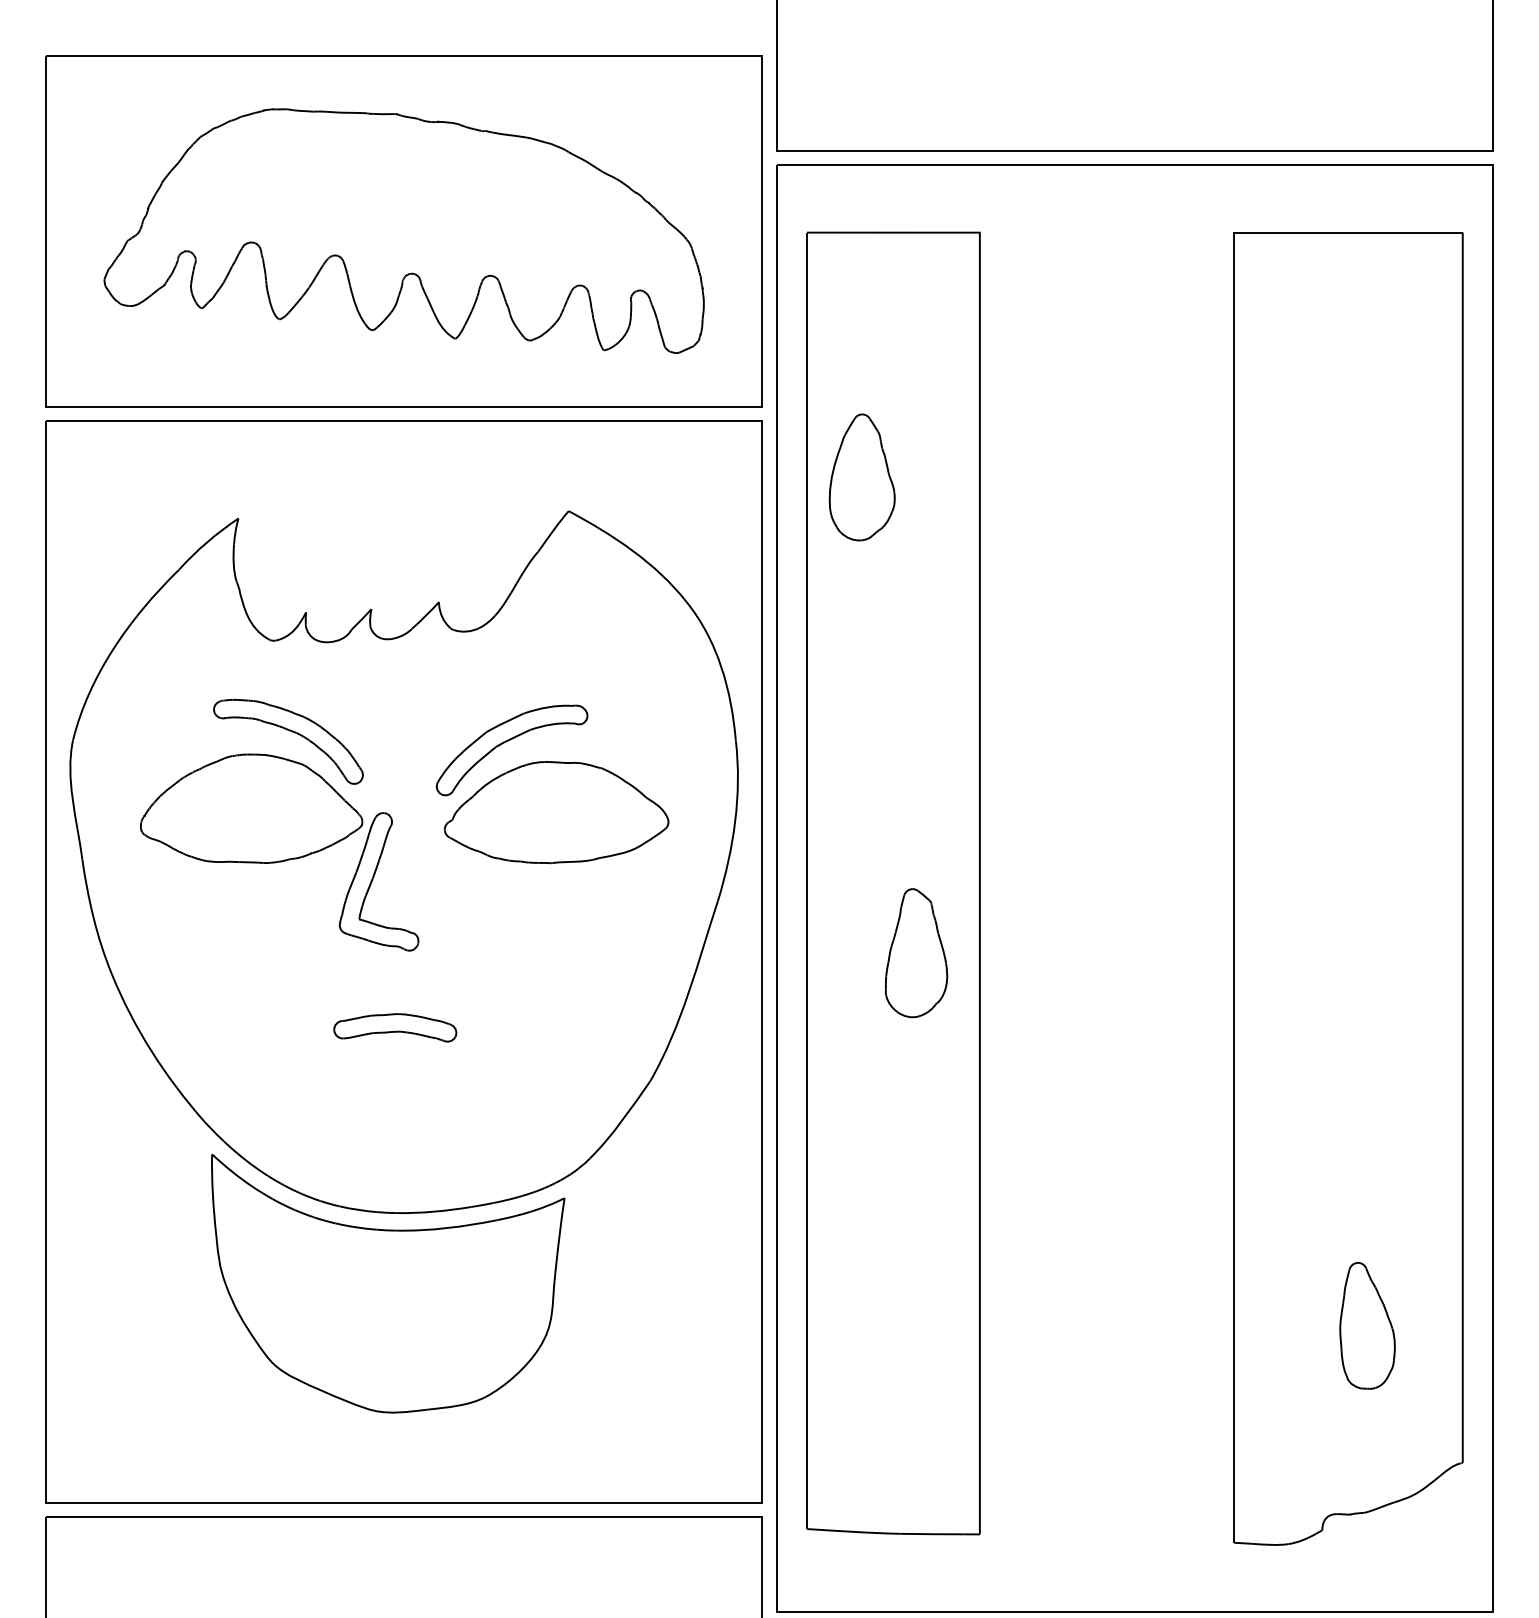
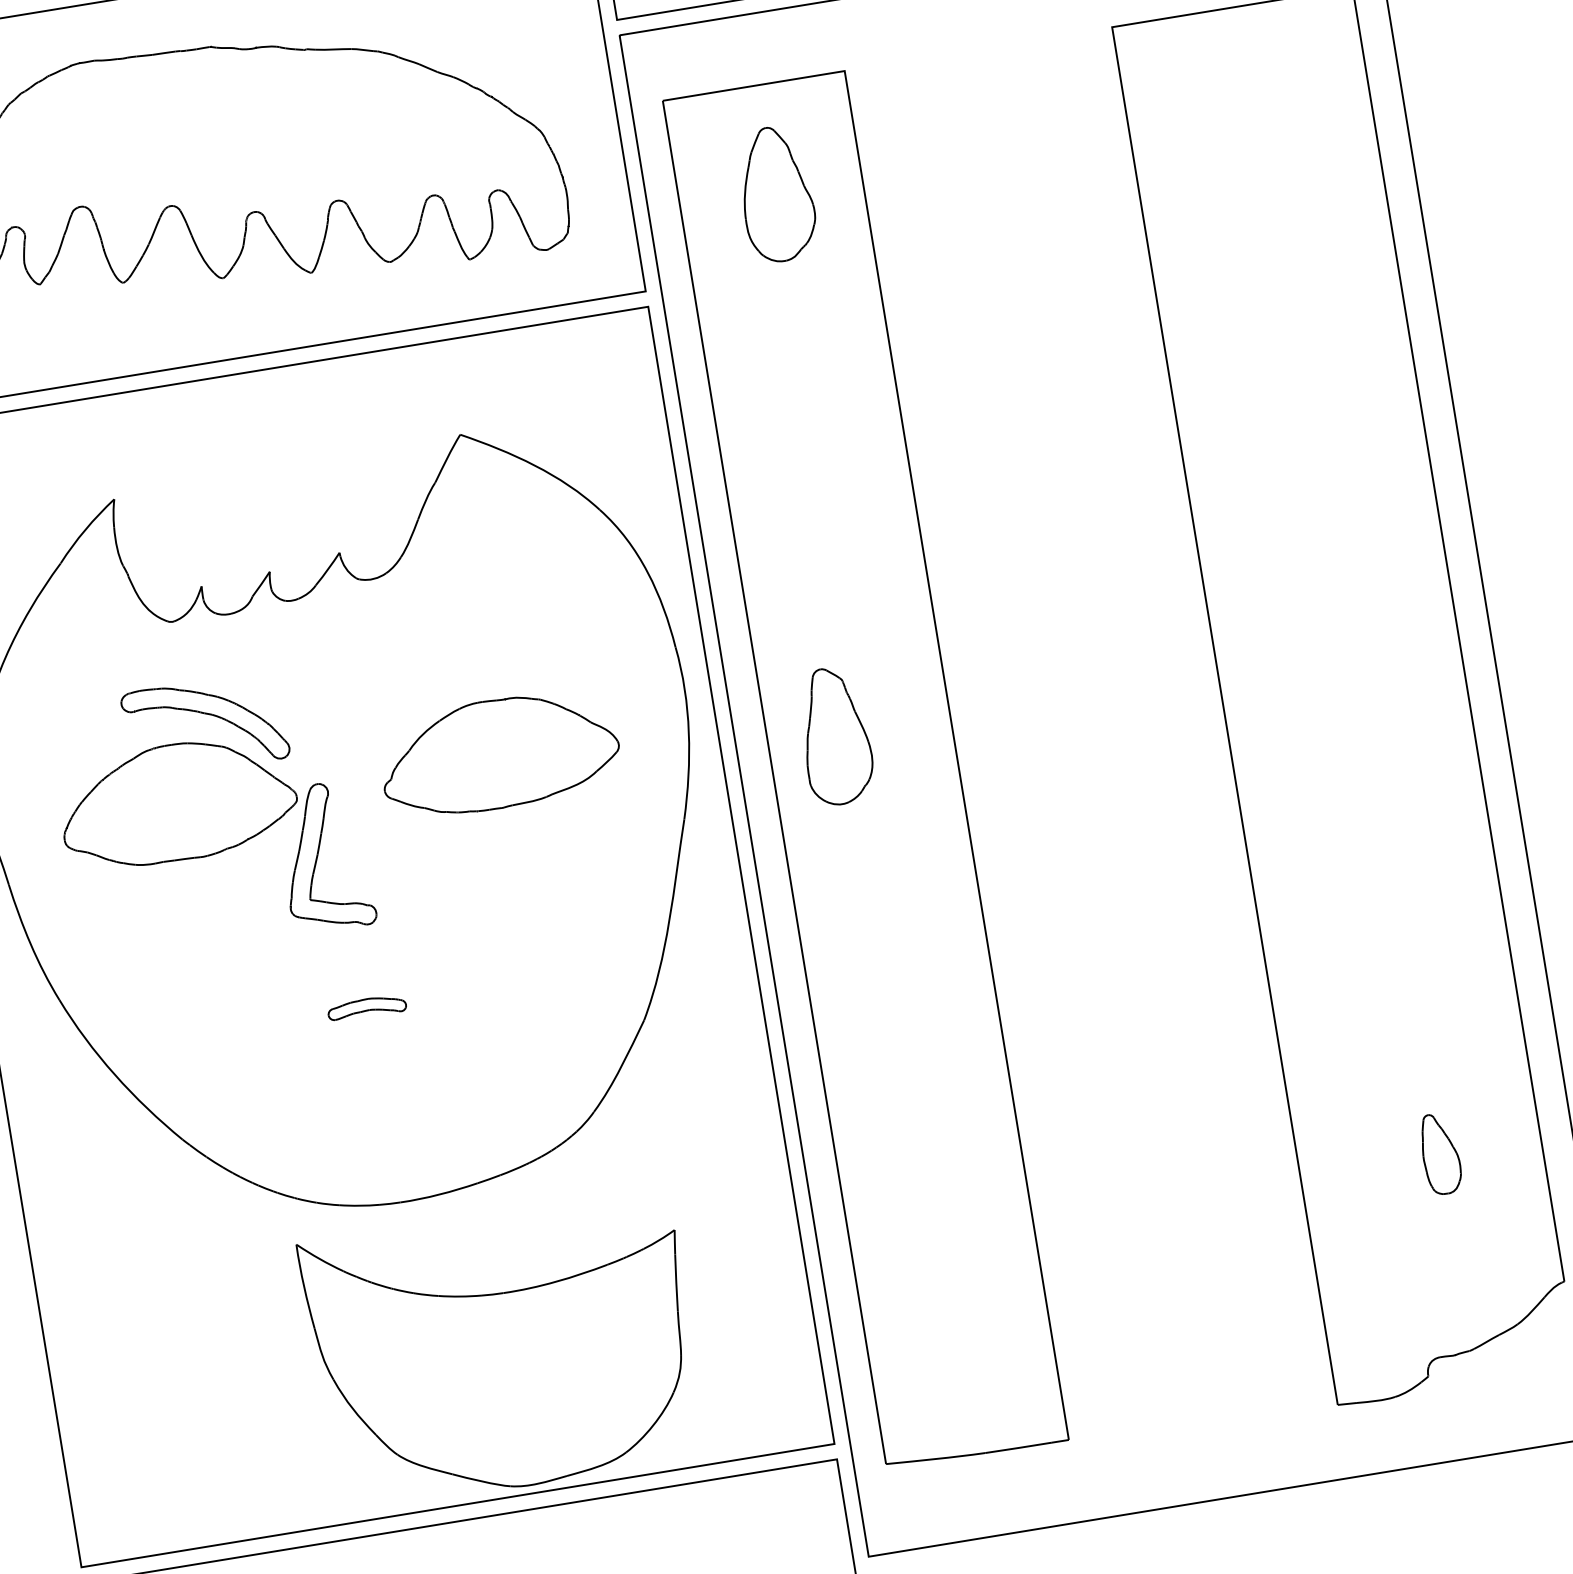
part: (861, 477) -> (775, 194), moved
part: (506, 742) -> (434, 688), removed
part: (916, 953) -> (835, 736), moved
part: (395, 1027) -> (367, 1007), size x0.6
part: (388, 1283) -> (504, 1350), moved
part: (1367, 1325) -> (1440, 1153), size x0.6

